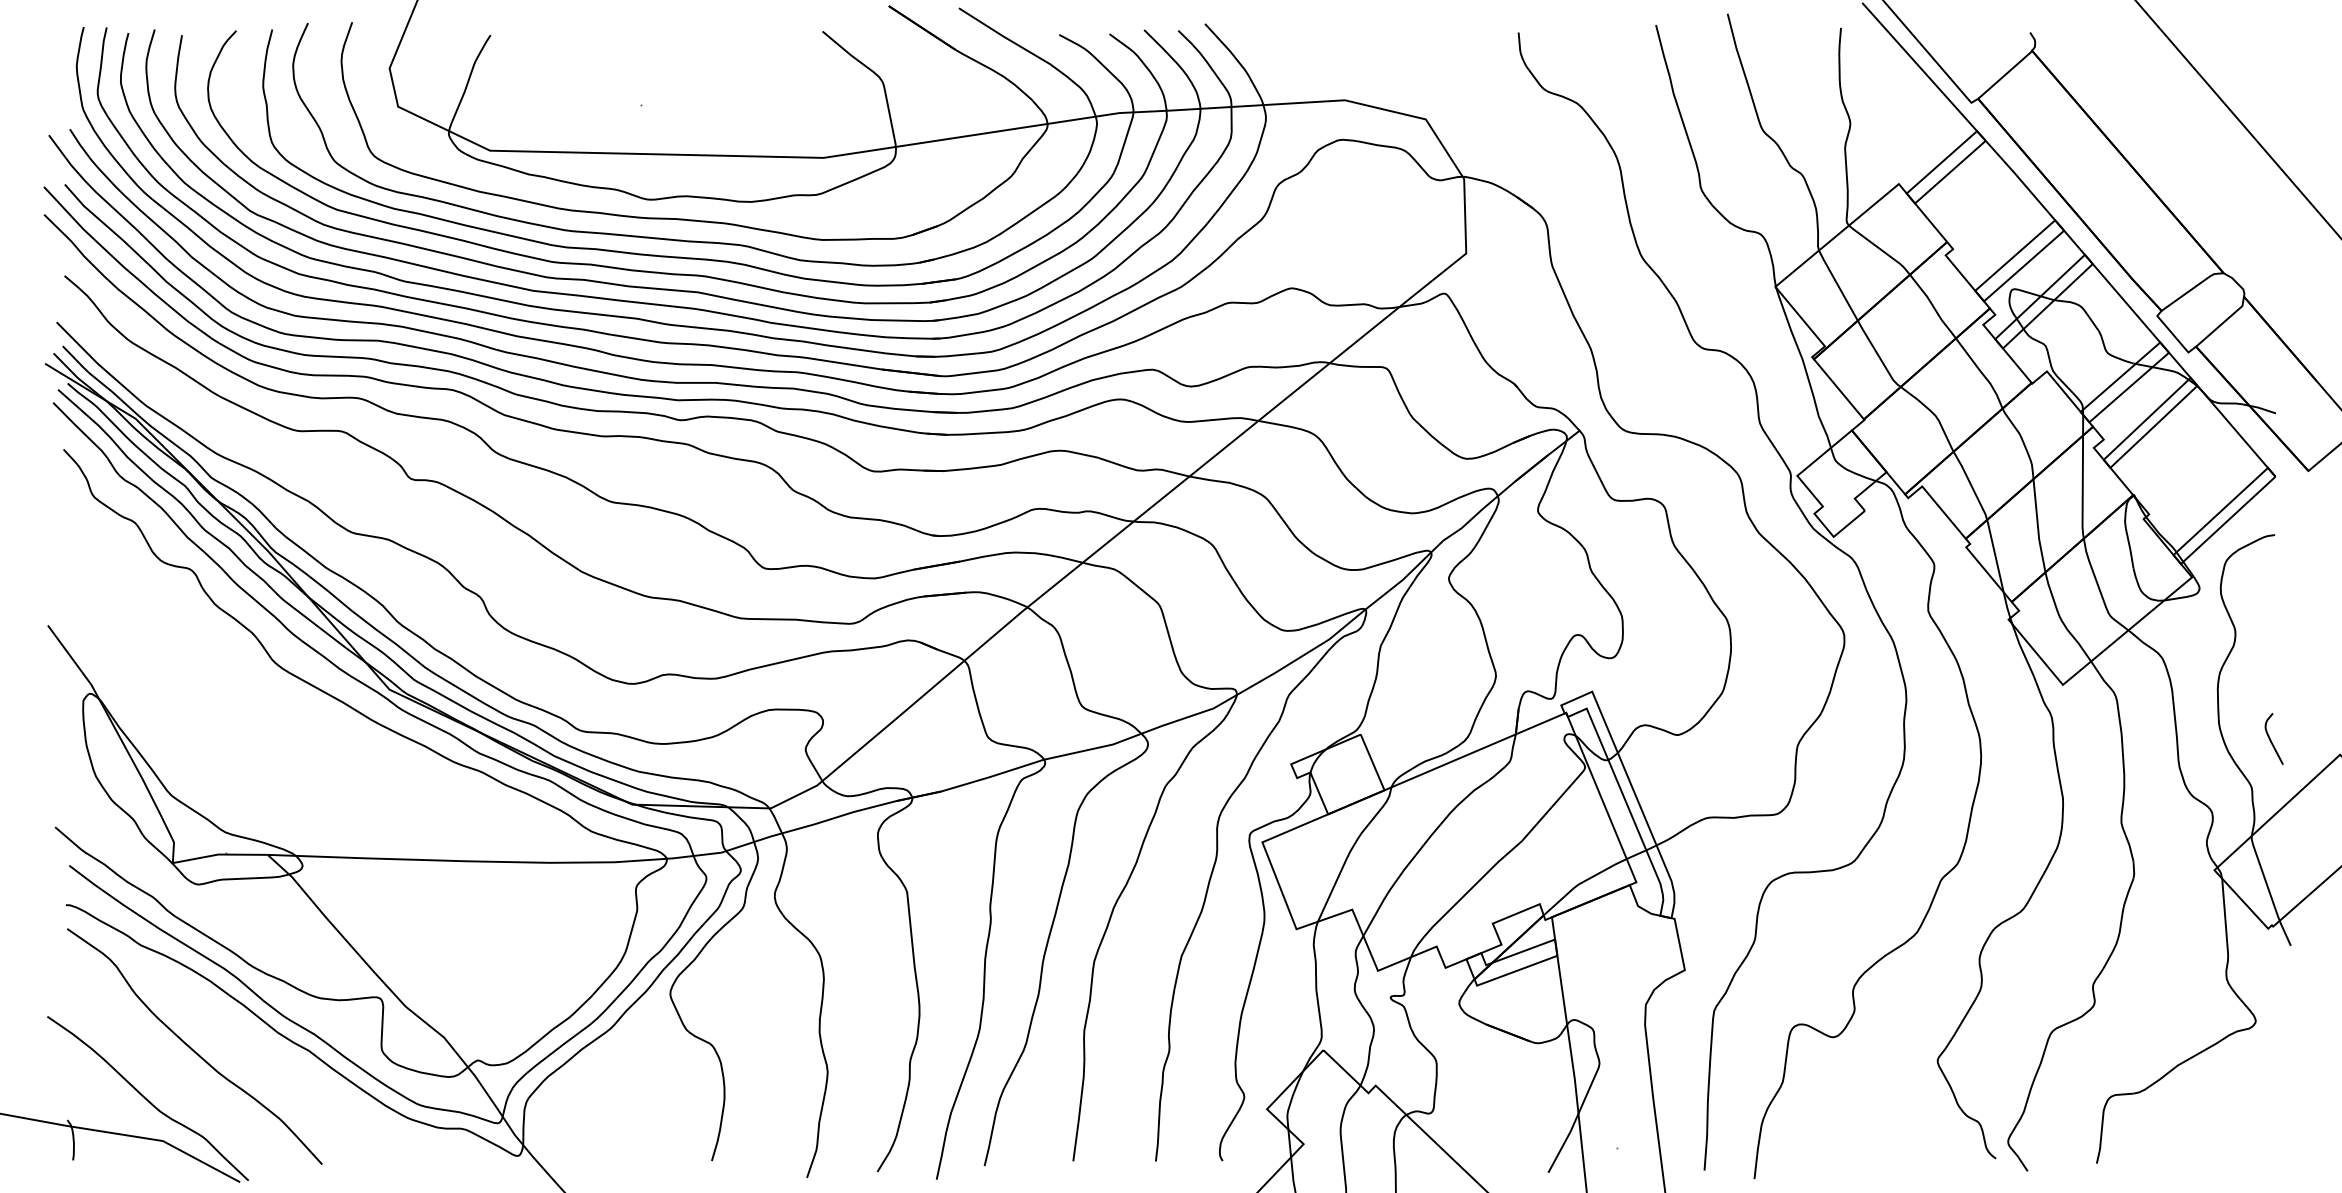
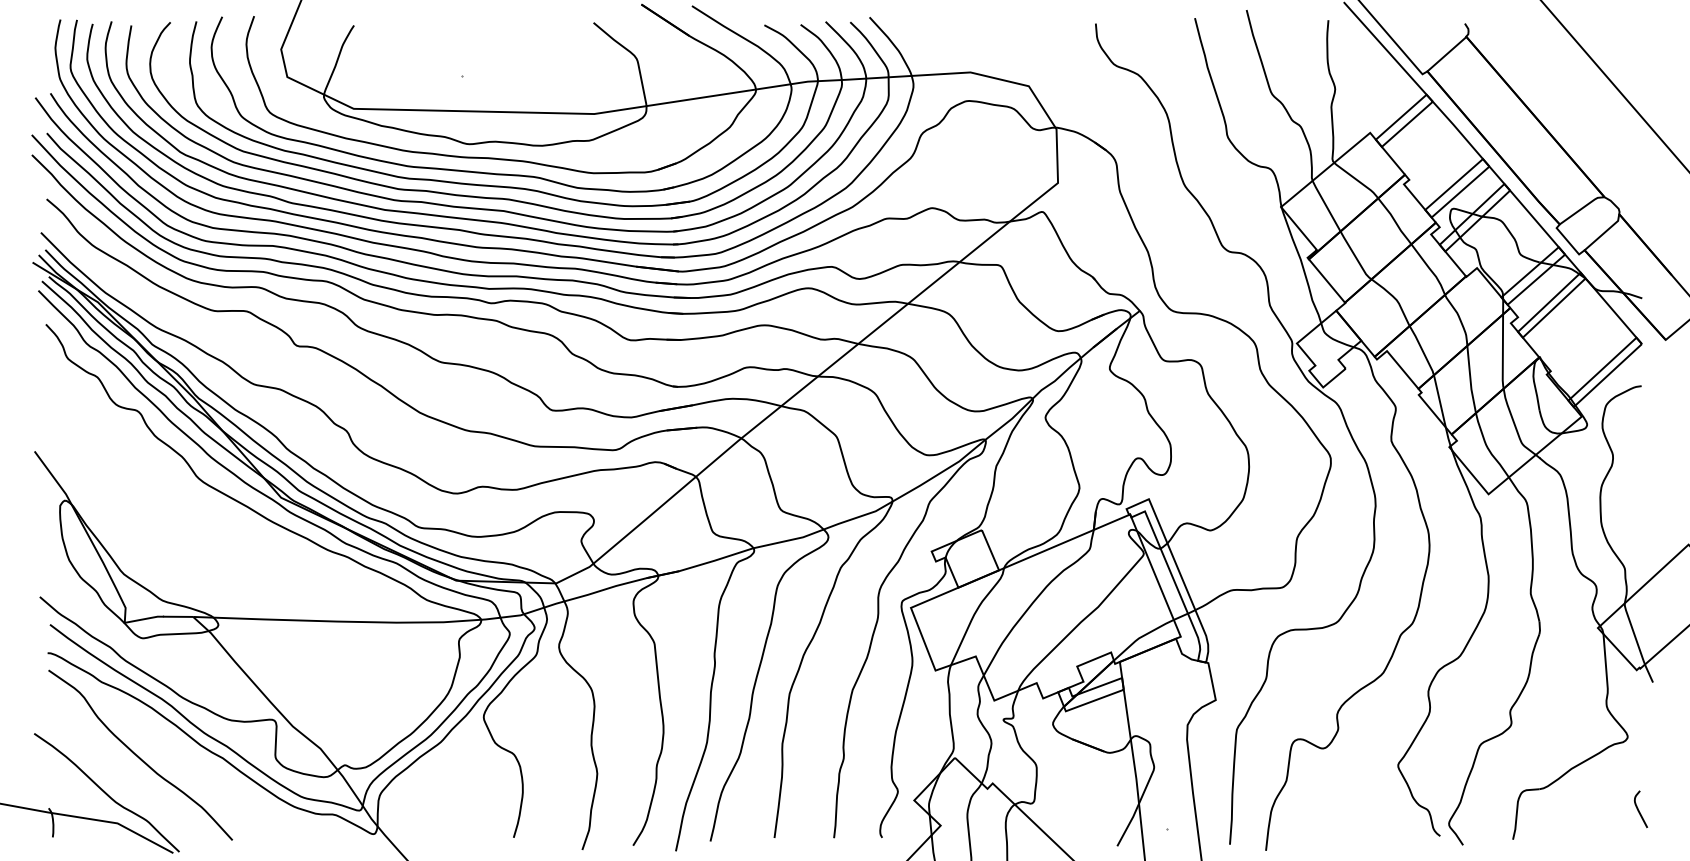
curve: (2272, 740) -> (1639, 810), moved

